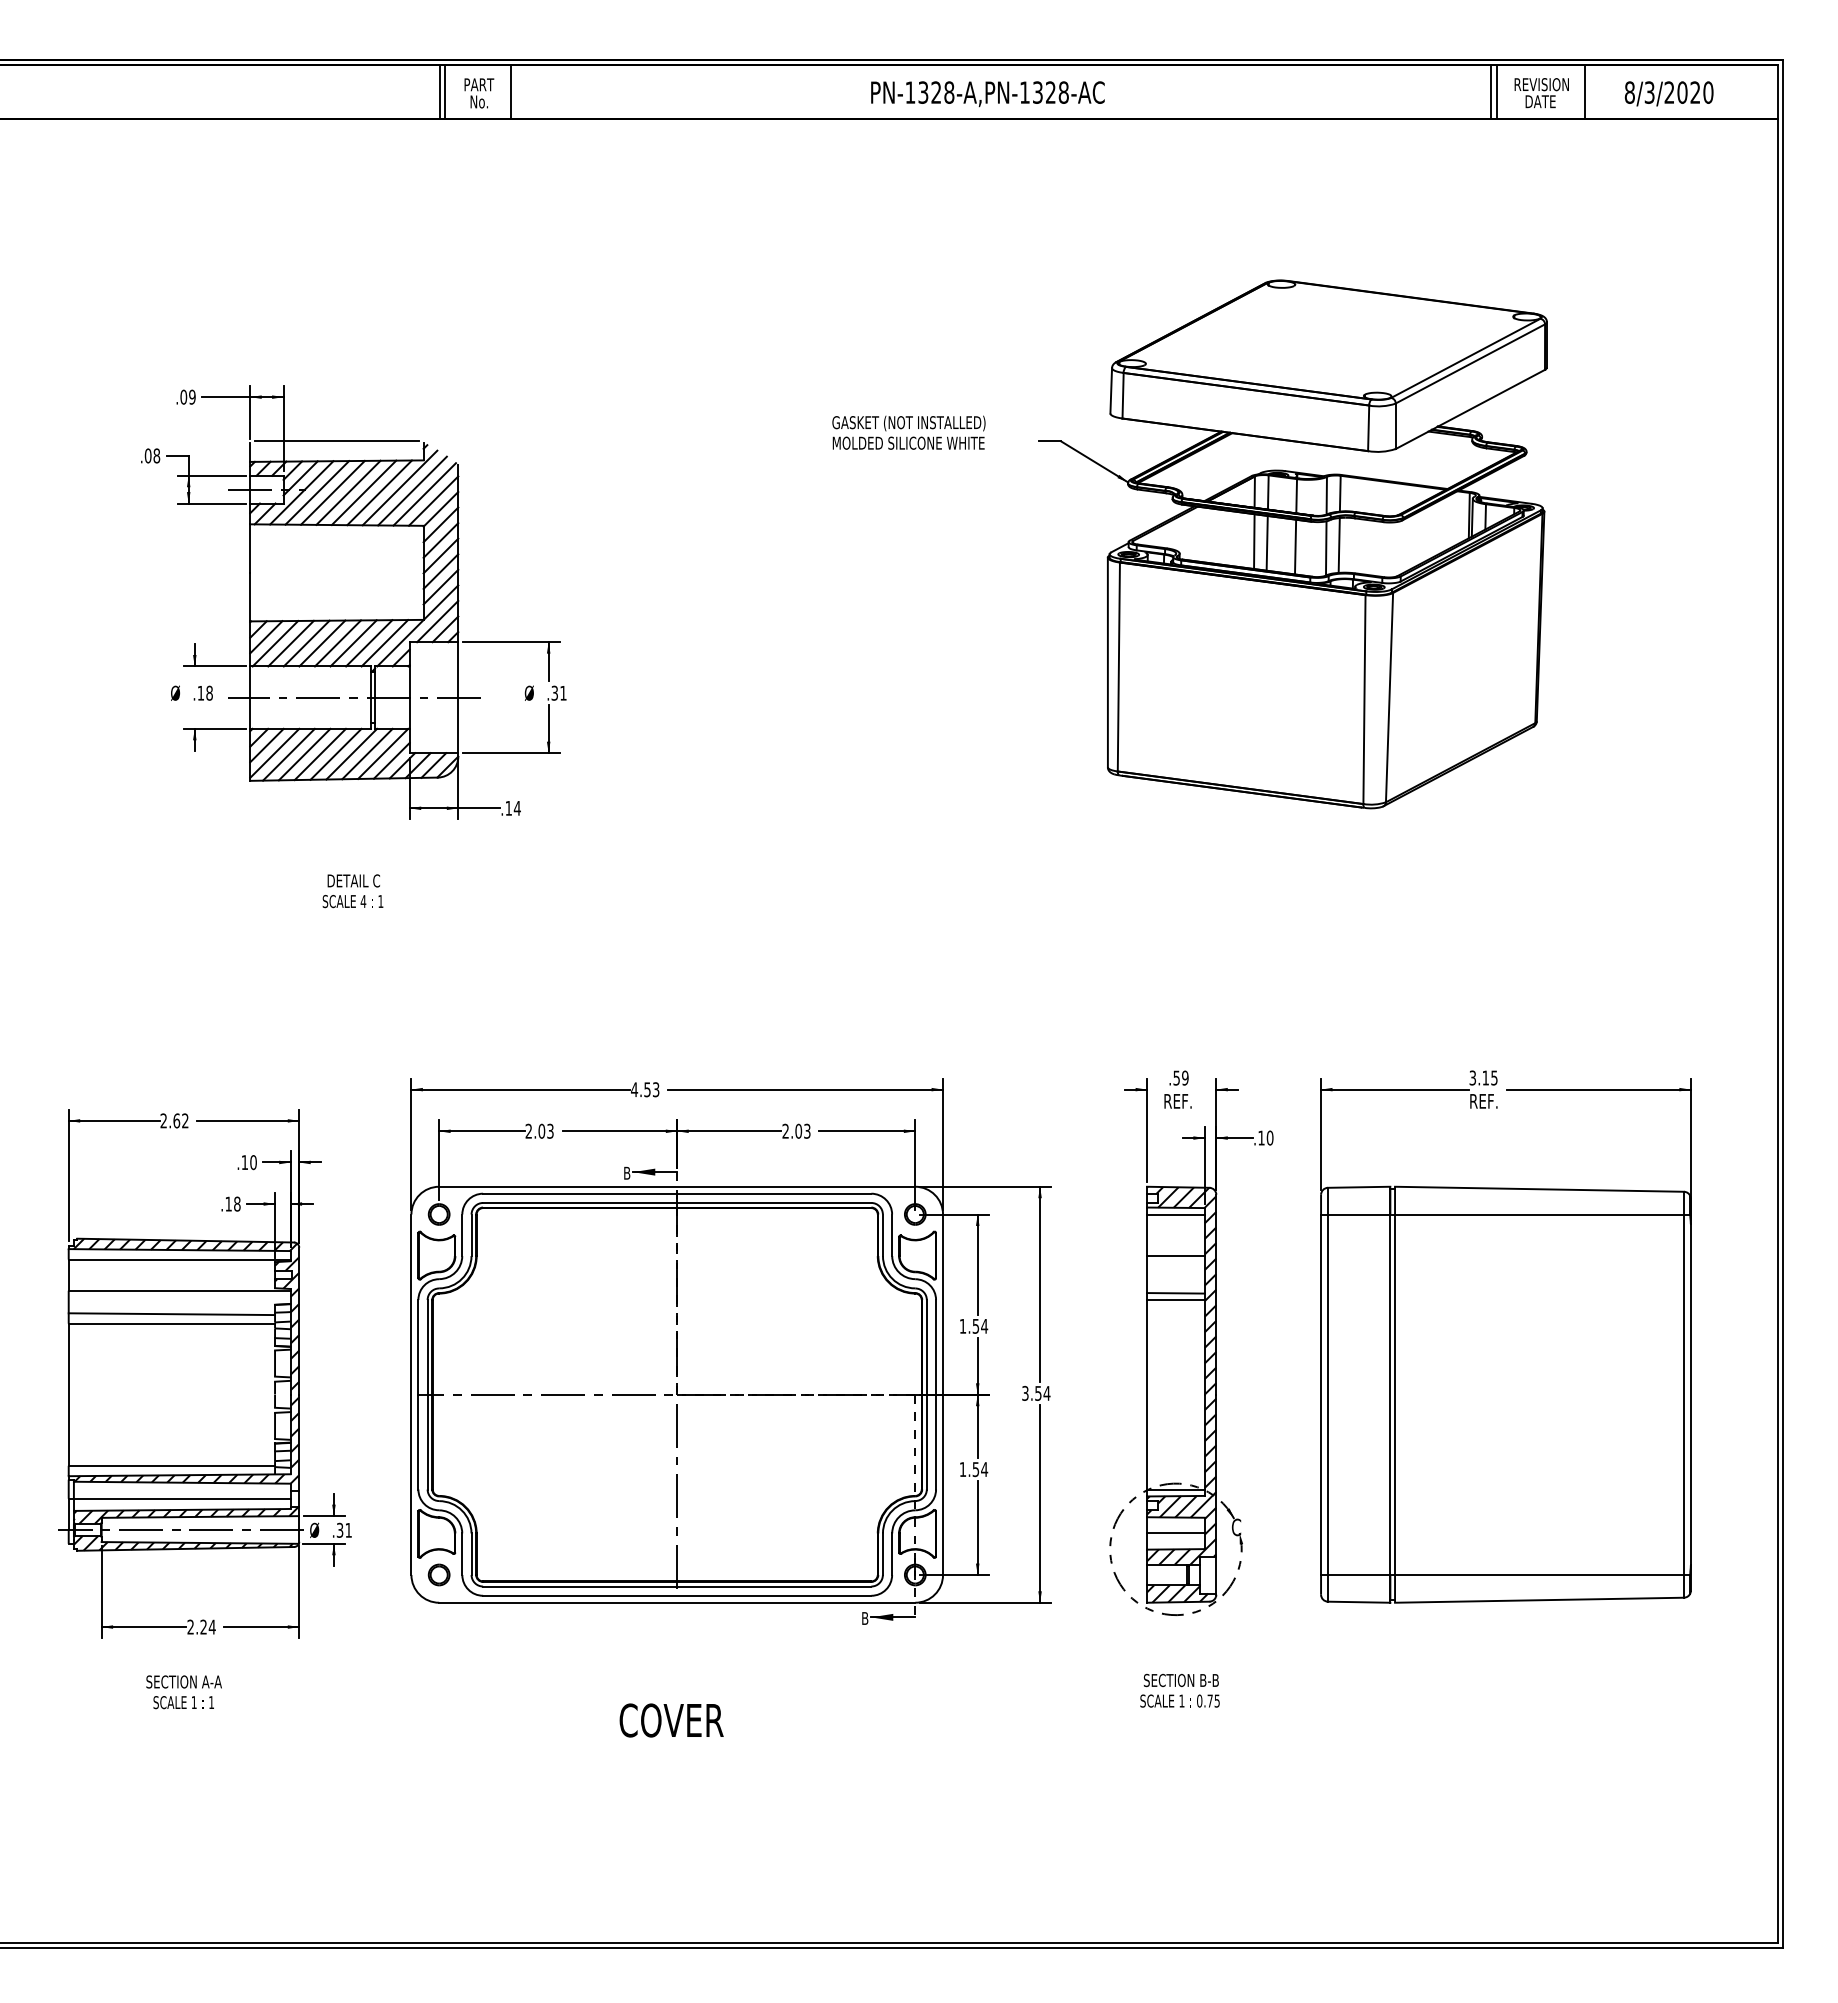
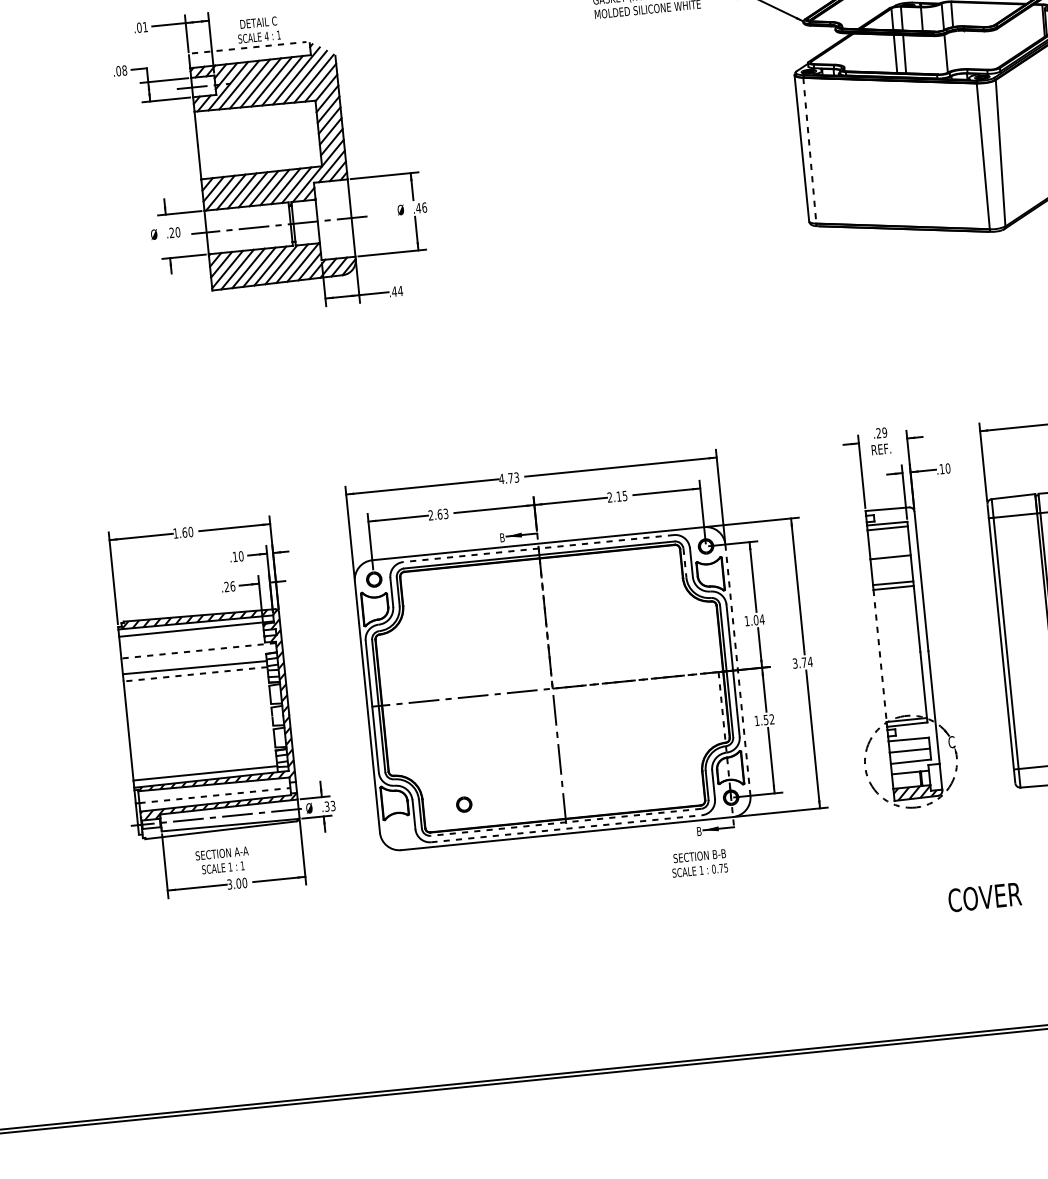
text: (192, 396) -> (145, 26), .09 -> .01
line: (337, 441) -> (249, 47), solid -> dashed
line: (1338, 545) -> (954, 50), removed
line: (1295, 546) -> (924, 54), removed
line: (1118, 667) -> (809, 151), solid -> dashed
text: (204, 692) -> (174, 232), .18 -> .20
text: (558, 692) -> (421, 207), .31 -> .46
text: (508, 808) -> (394, 291), .14 -> .44
text: (352, 891) -> (258, 30), moved
text: (1176, 1077) -> (878, 432), .59 -> .29
text: (647, 1089) -> (510, 477), 4.53 -> 4.73
text: (174, 1120) -> (183, 532), 2.62 -> 1.60
text: (541, 1130) -> (439, 513), 2.03 -> 2.63
text: (802, 1130) -> (621, 495), 2.03 -> 2.15
line: (676, 1193) -> (538, 548), solid -> dashed
text: (232, 1203) -> (229, 586), .18 -> .26
line: (882, 1235) -> (684, 563), solid -> dashed
line: (179, 1290) -> (198, 650), solid -> dashed
hatch: (1181, 1290) -> (896, 580), removed
line: (171, 1323) -> (195, 674), solid -> dashed
text: (975, 1325) -> (755, 619), 1.54 -> 1.04
text: (1038, 1393) -> (804, 662), 3.54 -> 3.74
line: (1147, 1394) -> (880, 655), solid -> dashed
line: (943, 1395) -> (738, 670), solid -> dashed
text: (984, 1469) -> (772, 719), 1.54 -> 1.52
hatch: (1181, 1482) -> (910, 714), removed
line: (182, 1498) -> (215, 795), solid -> dashed
text: (348, 1529) -> (332, 805), .31 -> .33
hatch: (182, 1543) -> (218, 826), removed
part: (438, 1574) -> (463, 804), moved
line: (676, 1586) -> (565, 822), solid -> dashed
line: (677, 1595) -> (566, 828), solid -> dashed
text: (201, 1626) -> (237, 883), 2.24 -> 3.00
text: (1179, 1690) -> (699, 863), moved
text: (183, 1692) -> (222, 860), moved
text: (671, 1720) -> (984, 897), moved

